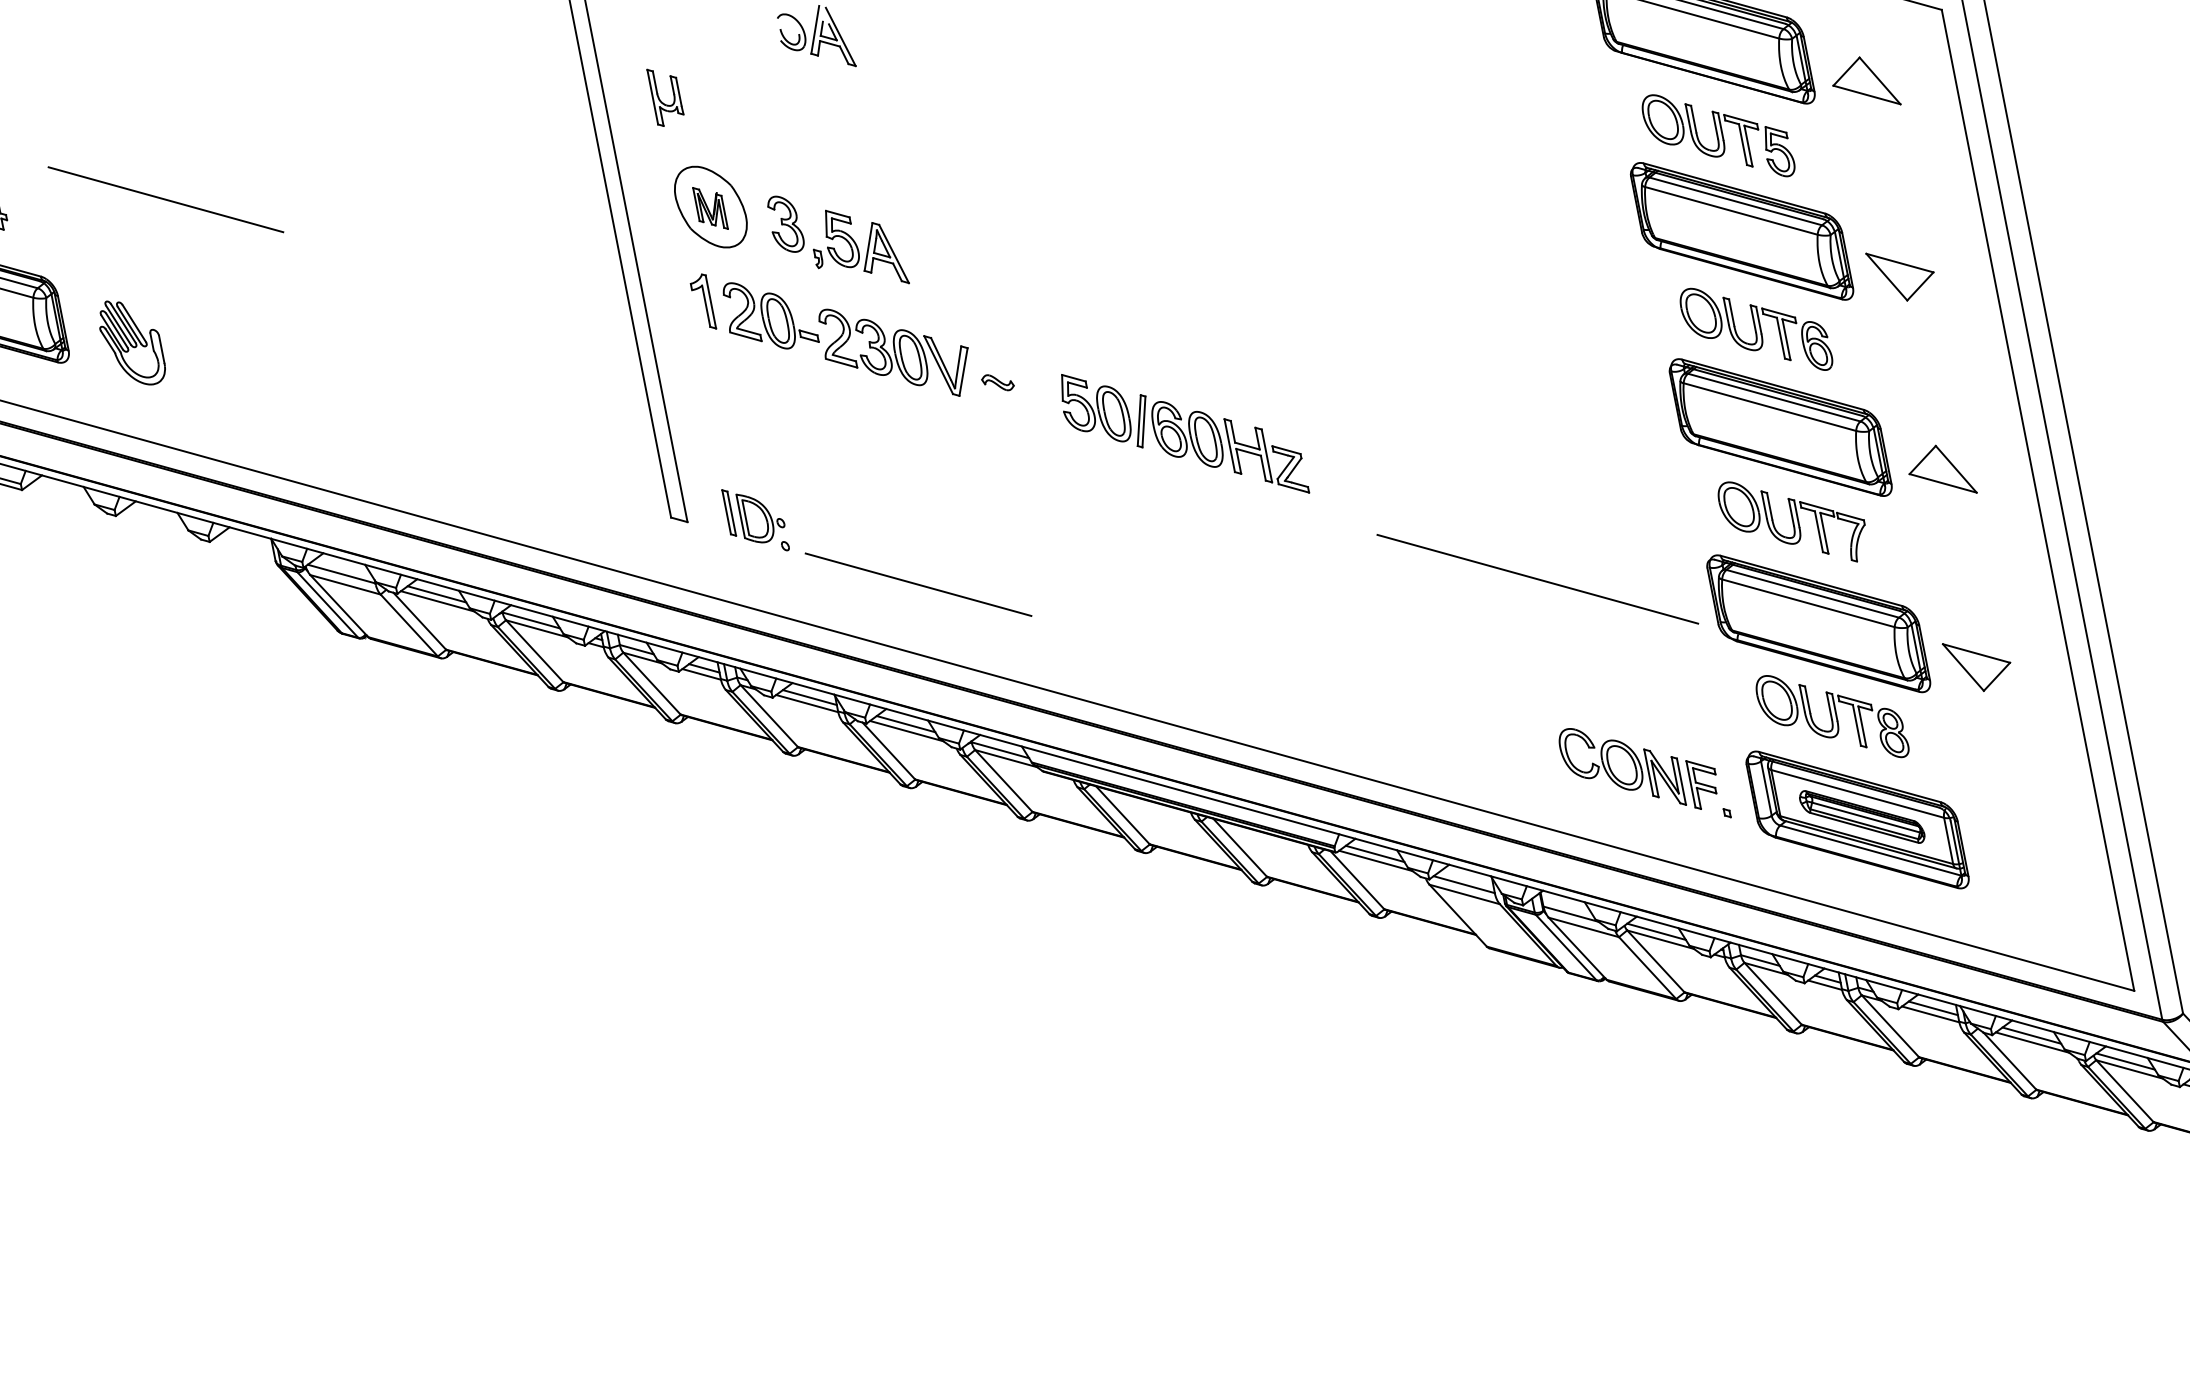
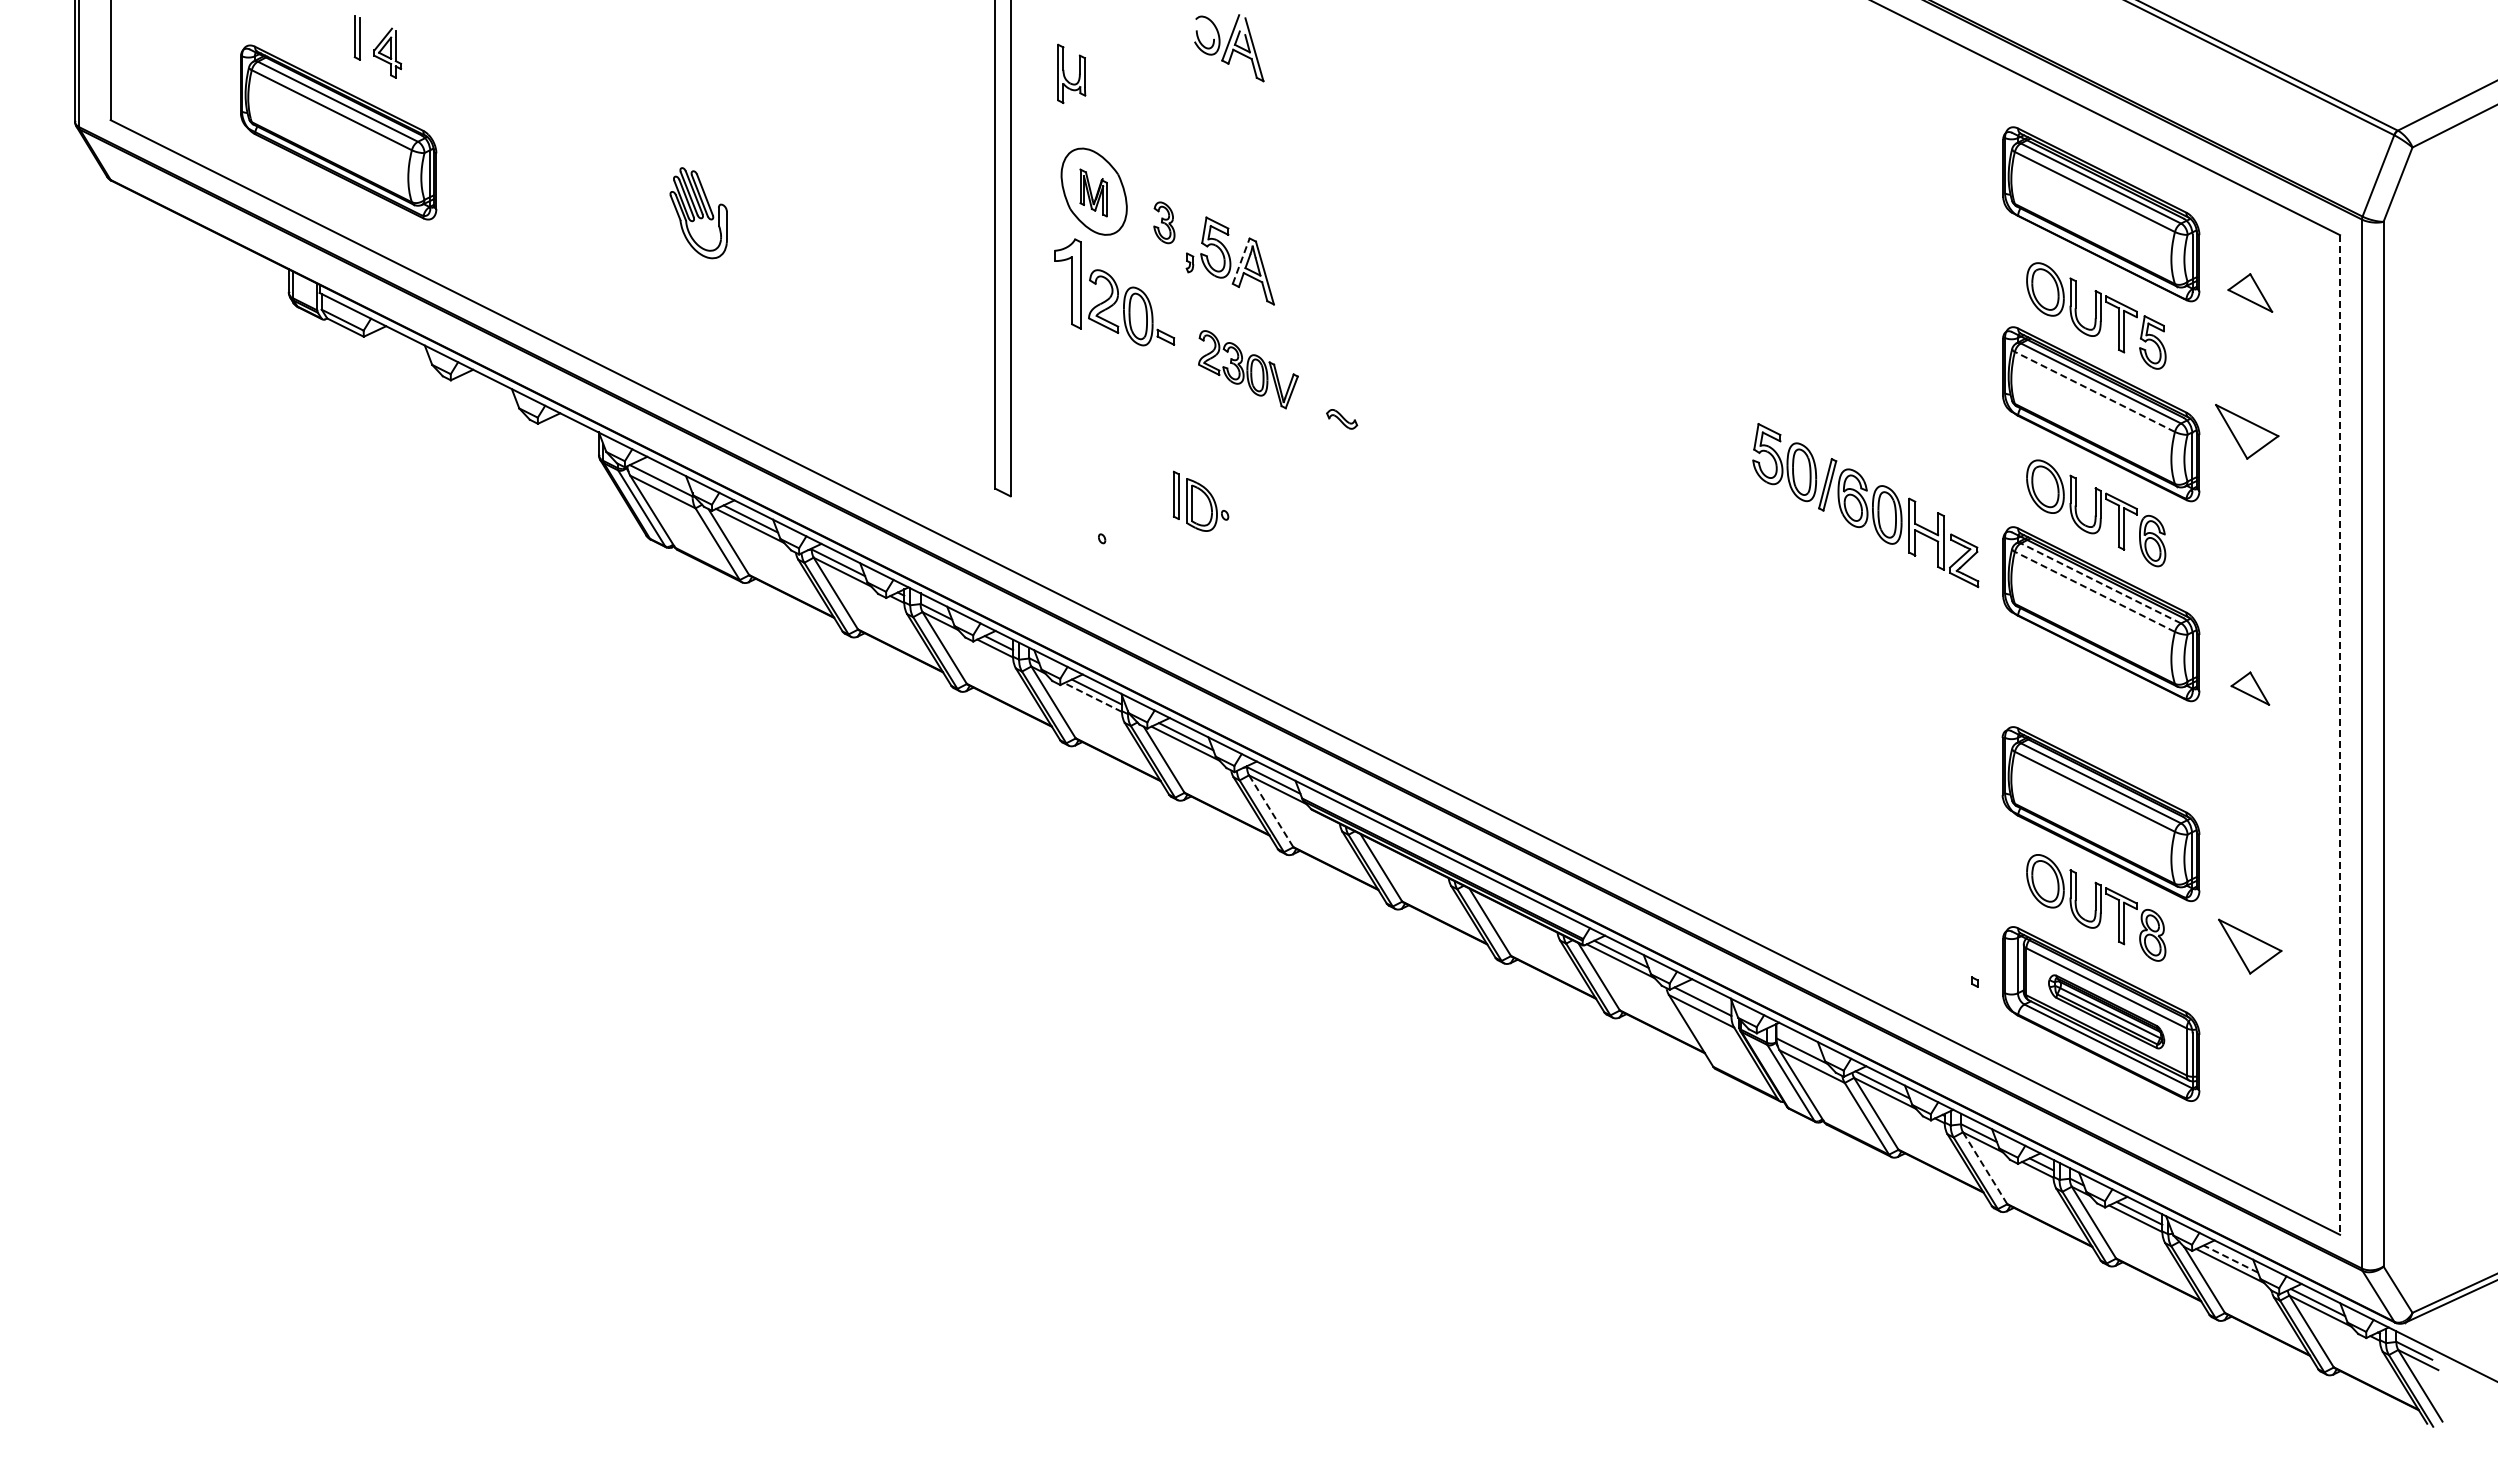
part: (1864, 83) -> (2250, 292), size x0.7
line: (165, 199) -> (560, 79), removed
line: (1730, 210) -> (2094, 391), solid -> dashed
part: (785, 223) -> (1164, 222), size x0.7
line: (868, 246) -> (1241, 260), solid -> dashed
part: (1902, 273) -> (2247, 431), moved
part: (702, 302) -> (1067, 283), size x1.6
part: (131, 342) -> (698, 213), moved
part: (896, 351) -> (1248, 369), size x0.7
line: (1773, 397) -> (2100, 583), solid -> dashed
line: (1769, 406) -> (2094, 591), solid -> dashed
part: (1182, 434) -> (1865, 505), moved
part: (1941, 471) -> (2250, 688), size x0.6
line: (2038, 500) -> (2340, 735), solid -> dashed
part: (754, 513) -> (1201, 500), moved
part: (1793, 521) -> (2096, 708), removed
line: (1537, 578) -> (1833, 715), removed
line: (917, 584) -> (1224, 601), removed
part: (1978, 664) -> (2250, 946), moved
line: (806, 703) -> (1092, 697), solid -> dashed
part: (1638, 767) -> (1896, 920), removed
line: (1003, 780) -> (1270, 810), solid -> dashed
line: (1772, 993) -> (1984, 1167), solid -> dashed
line: (2031, 1035) -> (2230, 1258), solid -> dashed

